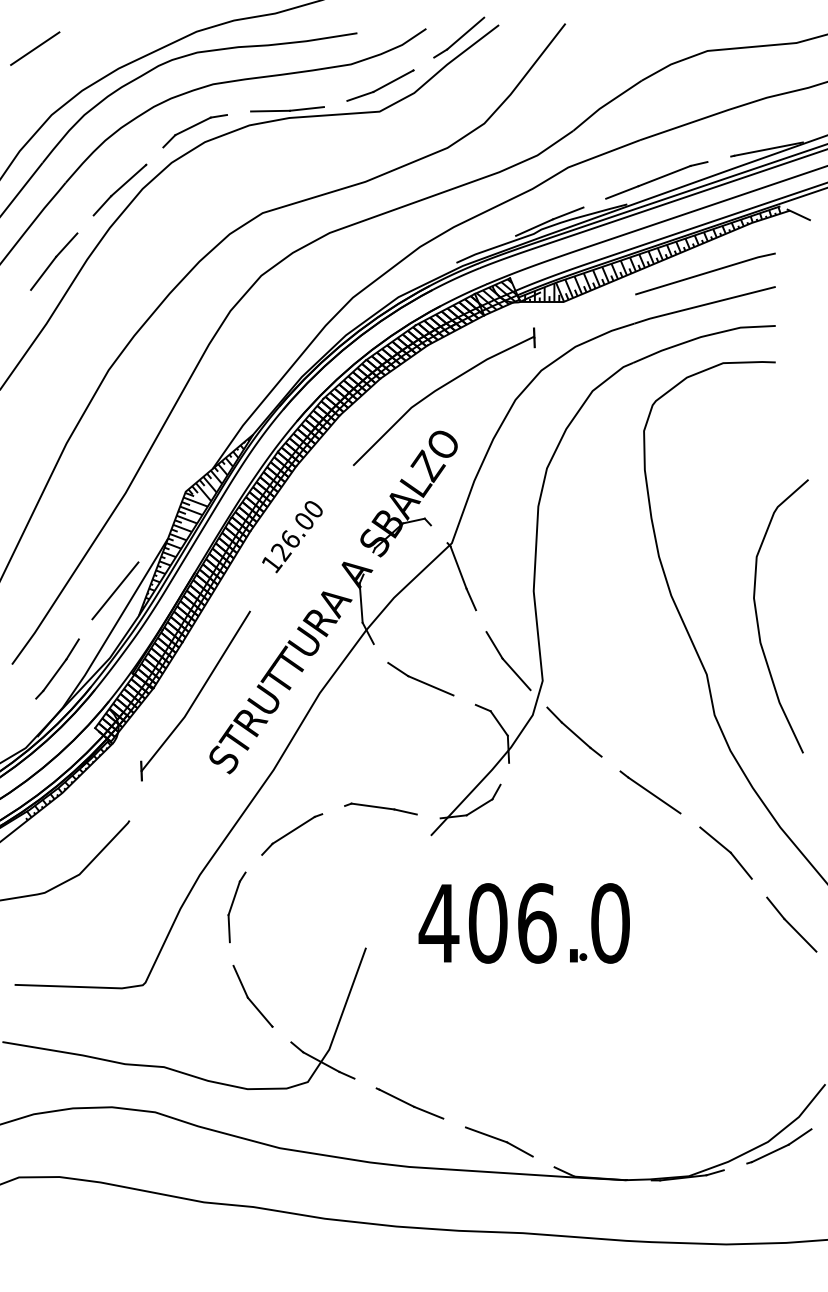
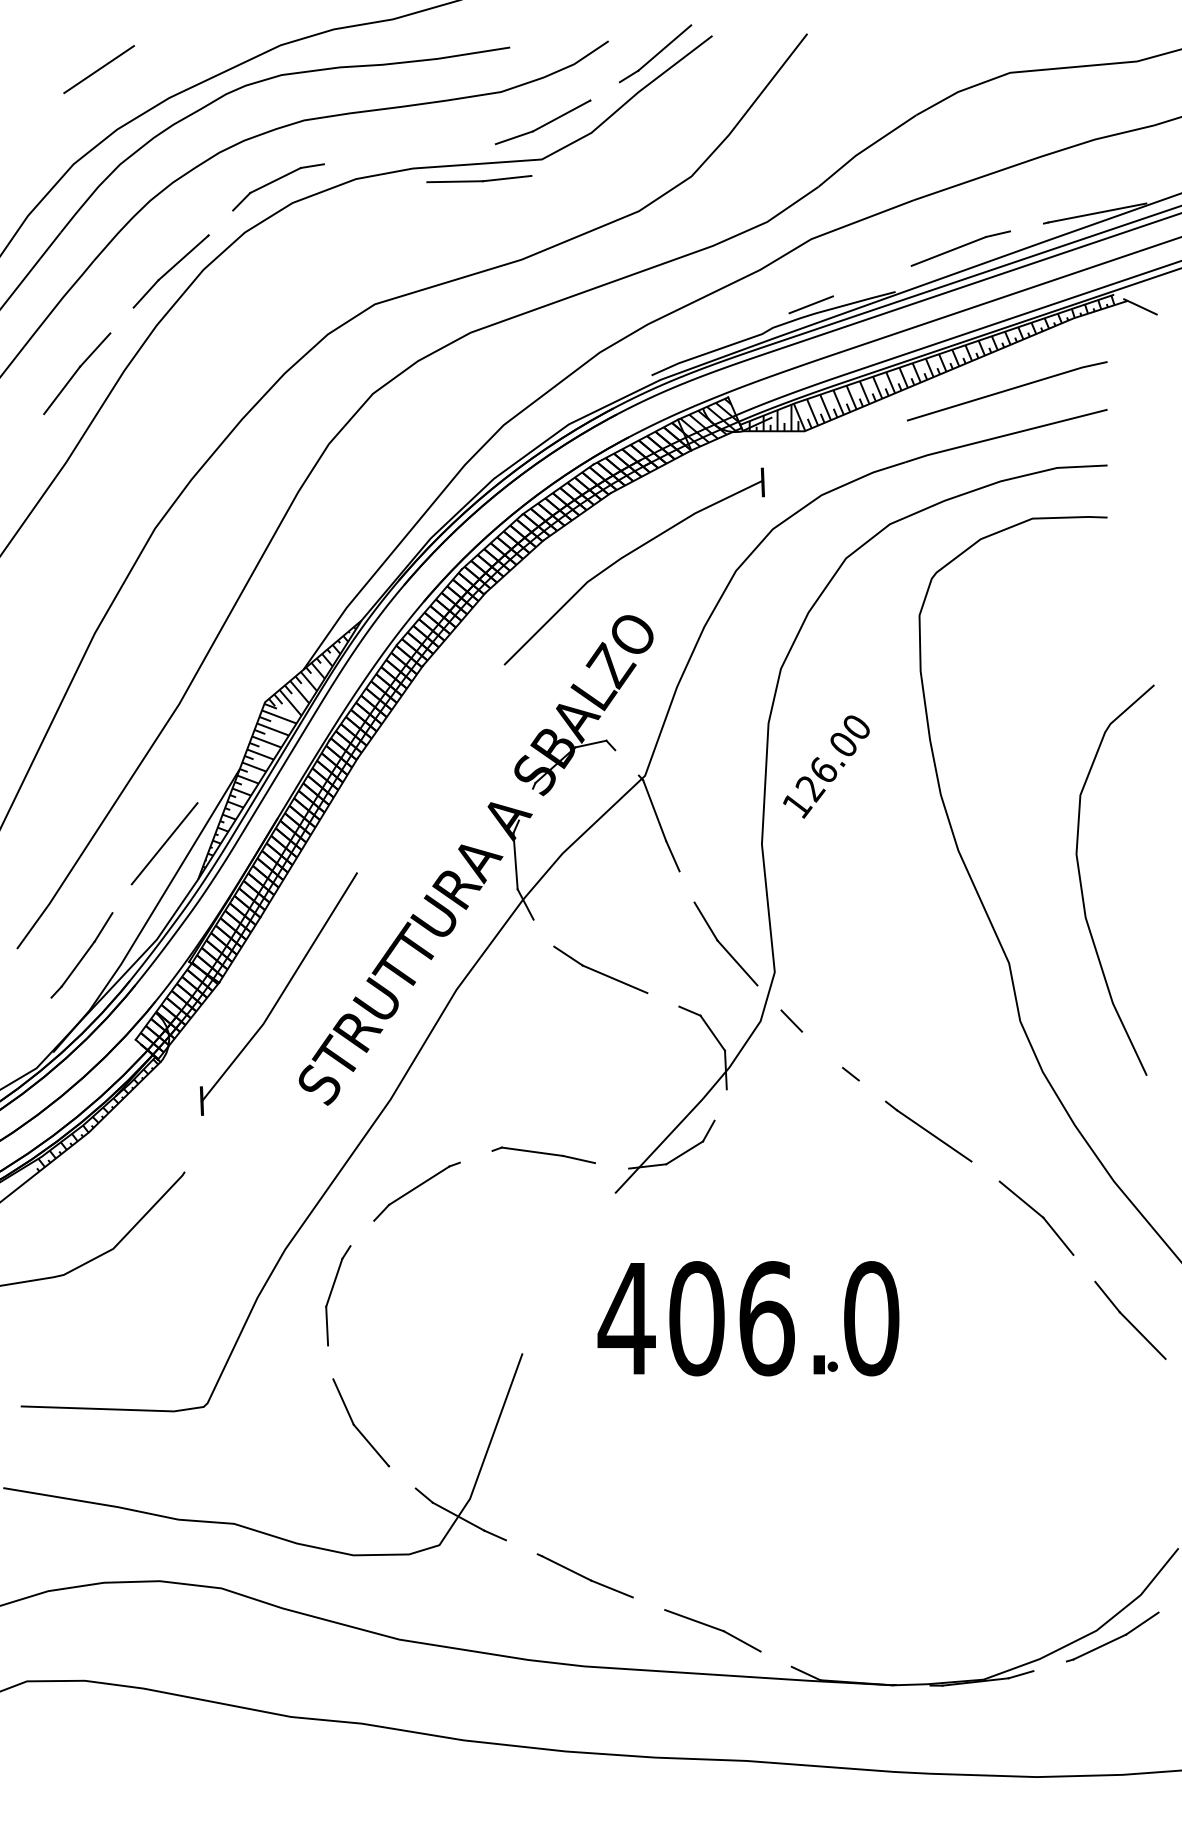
line: (34, 48) -> (98, 69), moved
part: (287, 109) -> (479, 179), moved
line: (622, 192) -> (888, 274), removed
line: (534, 227) -> (762, 324), removed
text: (292, 536) -> (826, 766), moved
line: (576, 734) -> (822, 1049), removed

